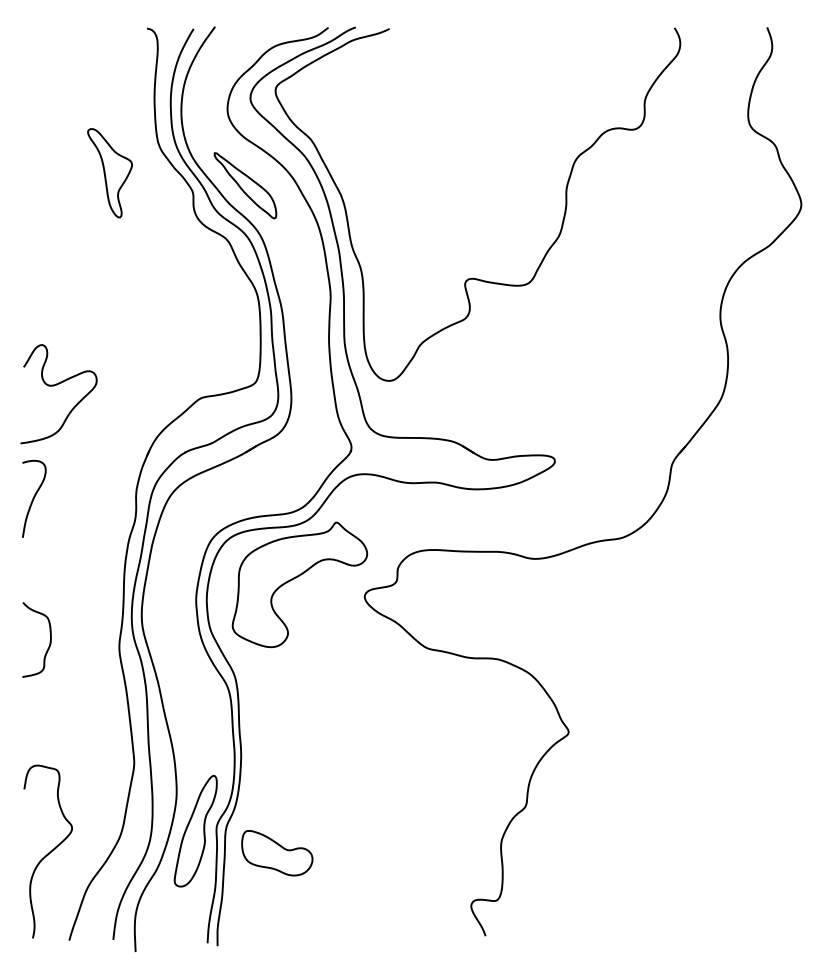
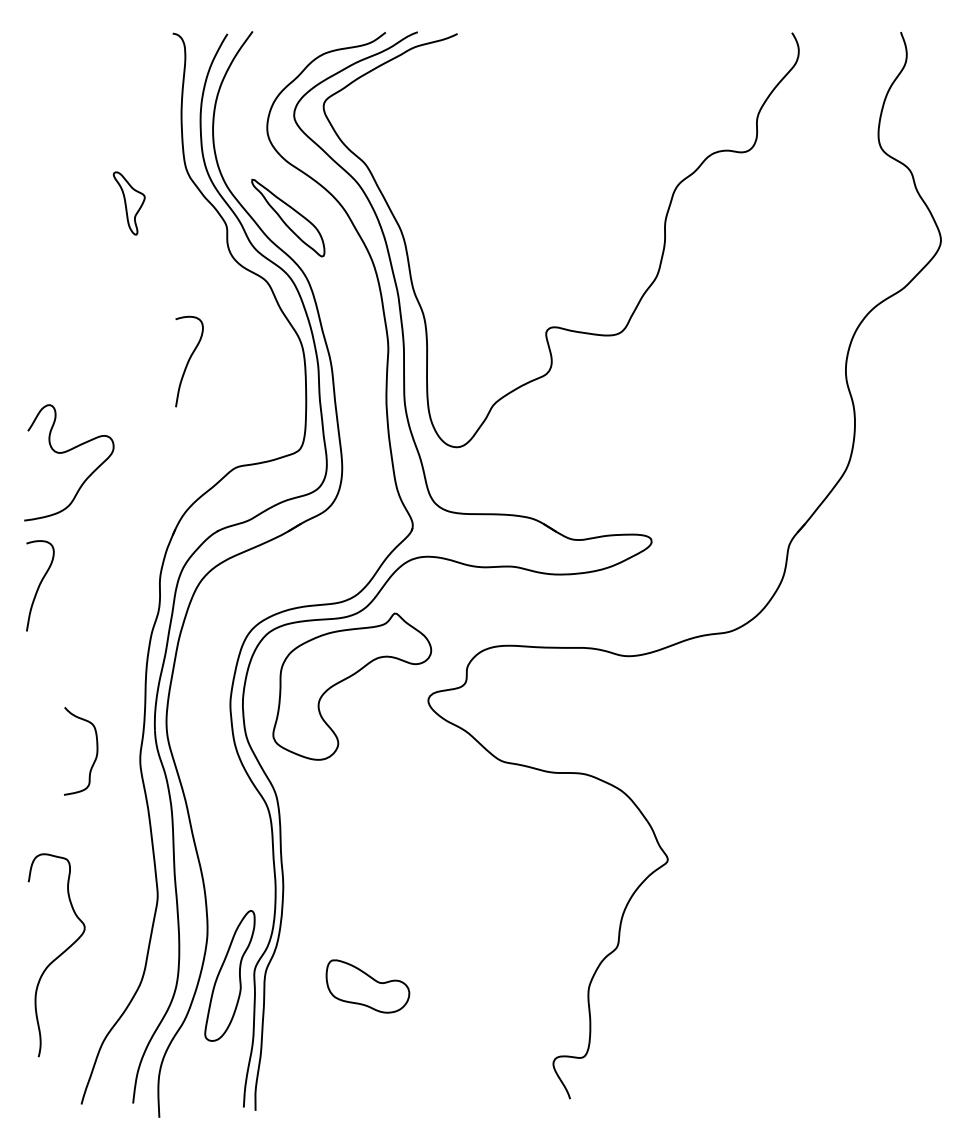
part: (109, 173) -> (128, 203), size x0.6
curve: (161, 307) -> (189, 361), added
curve: (49, 641) -> (95, 753), moved
curve: (48, 852) -> (57, 956), moved
part: (277, 853) -> (368, 986), moved

